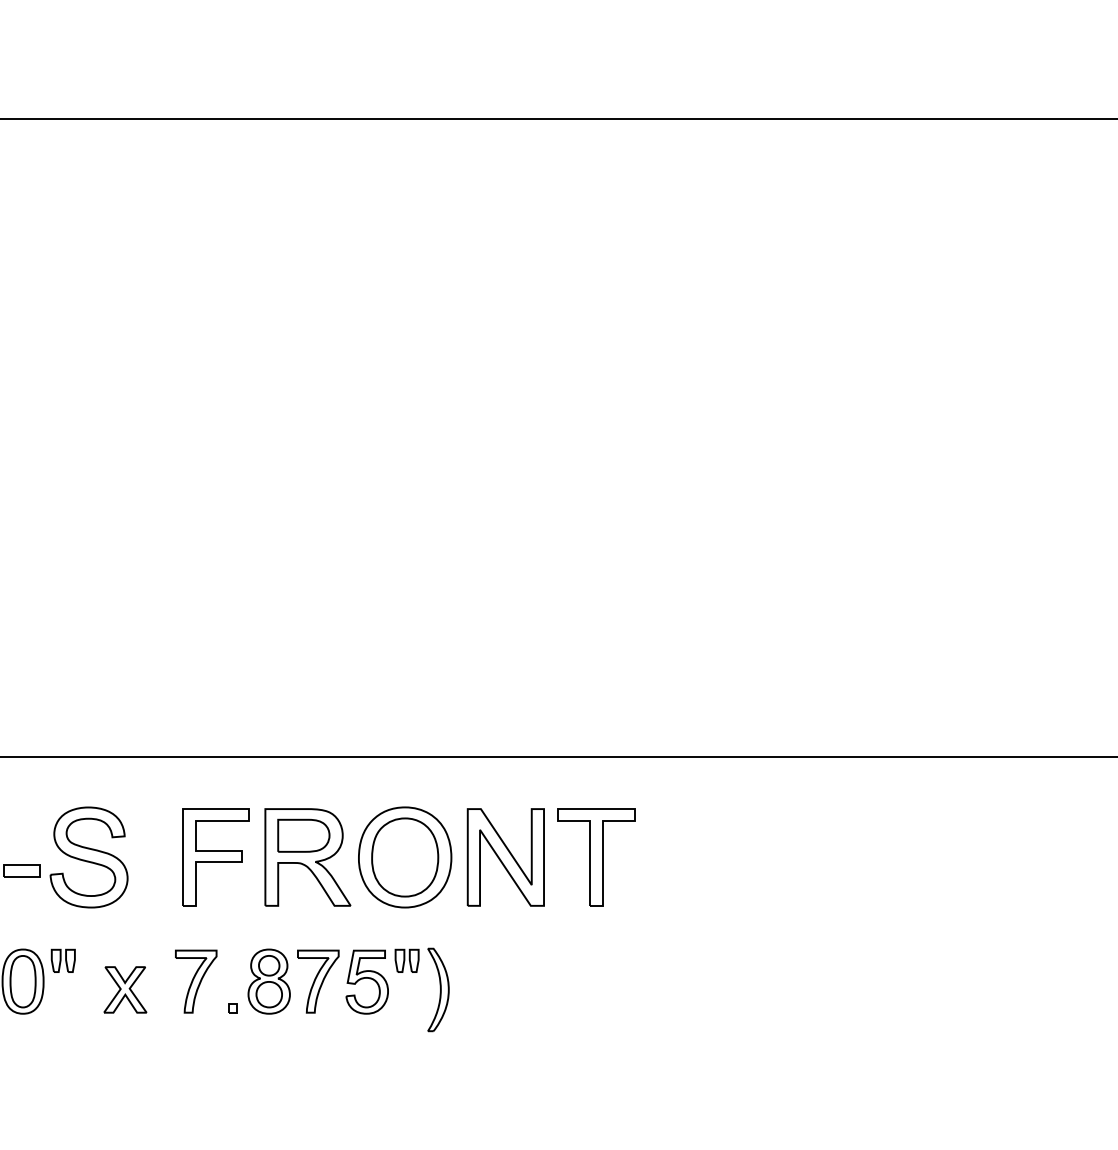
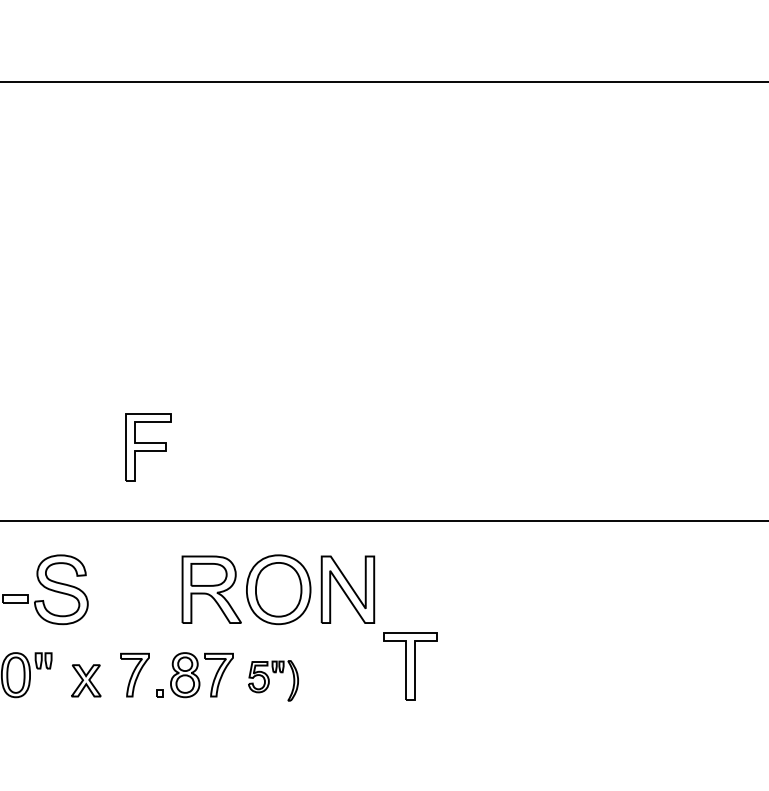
part: (215, 857) -> (148, 447), moved
part: (596, 857) -> (410, 666), moved
part: (397, 989) -> (273, 680), size x0.7

